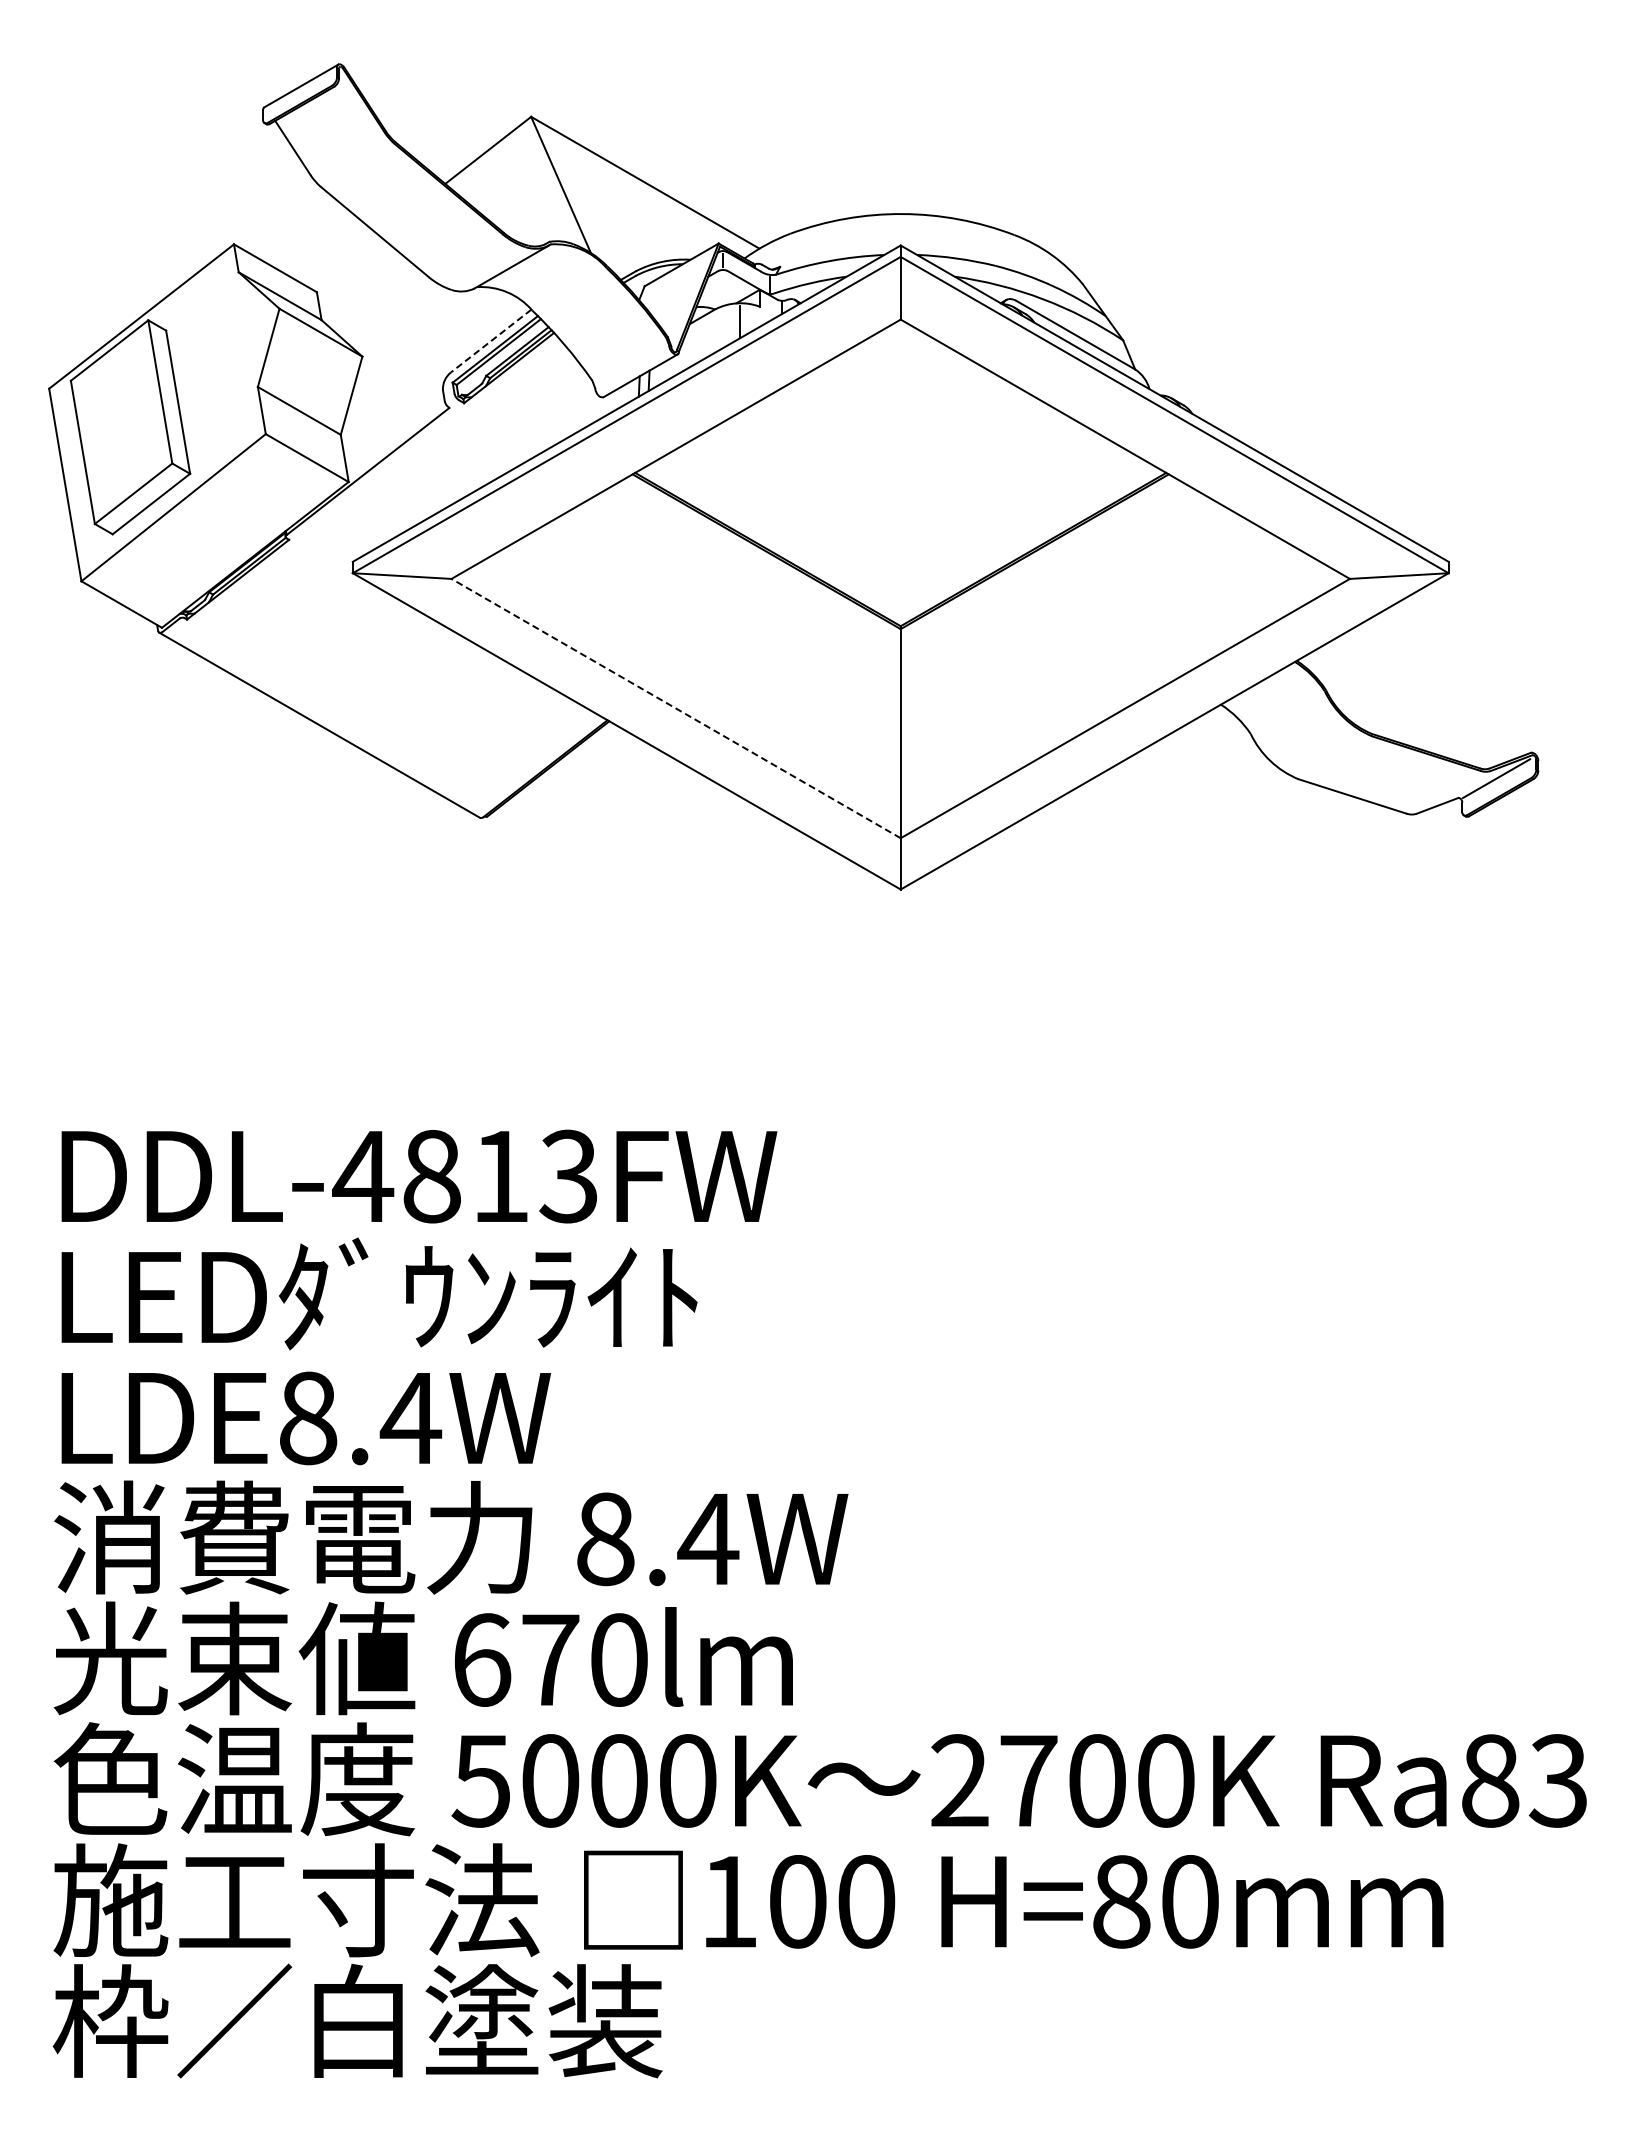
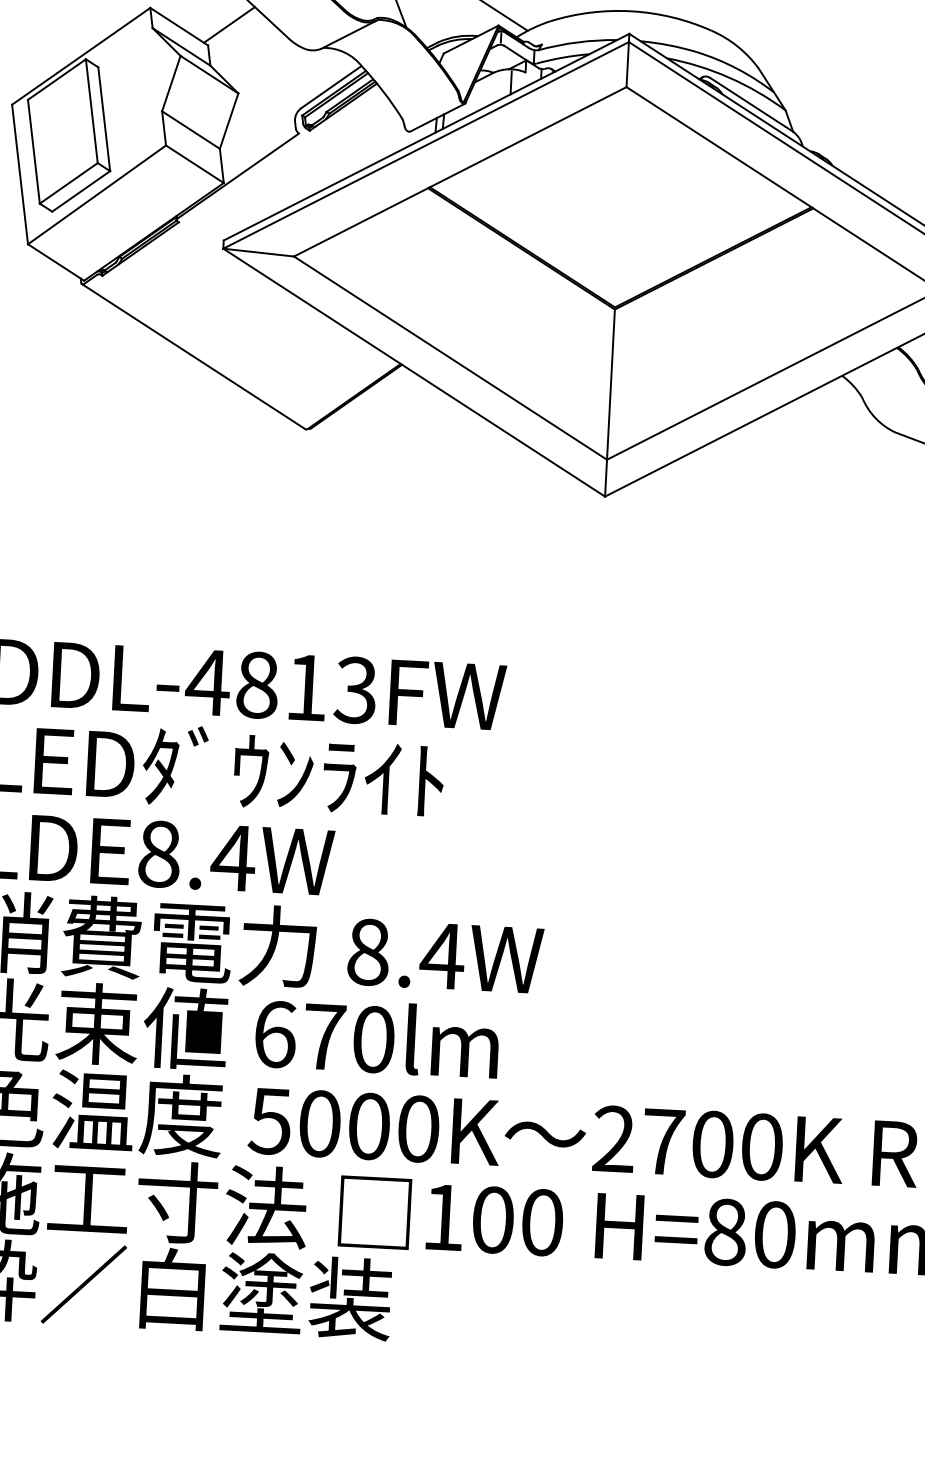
line: (344, 261) -> (229, 24), added
line: (490, 341) -> (330, 87), dashed -> solid
line: (675, 708) -> (450, 358), dashed -> solid

